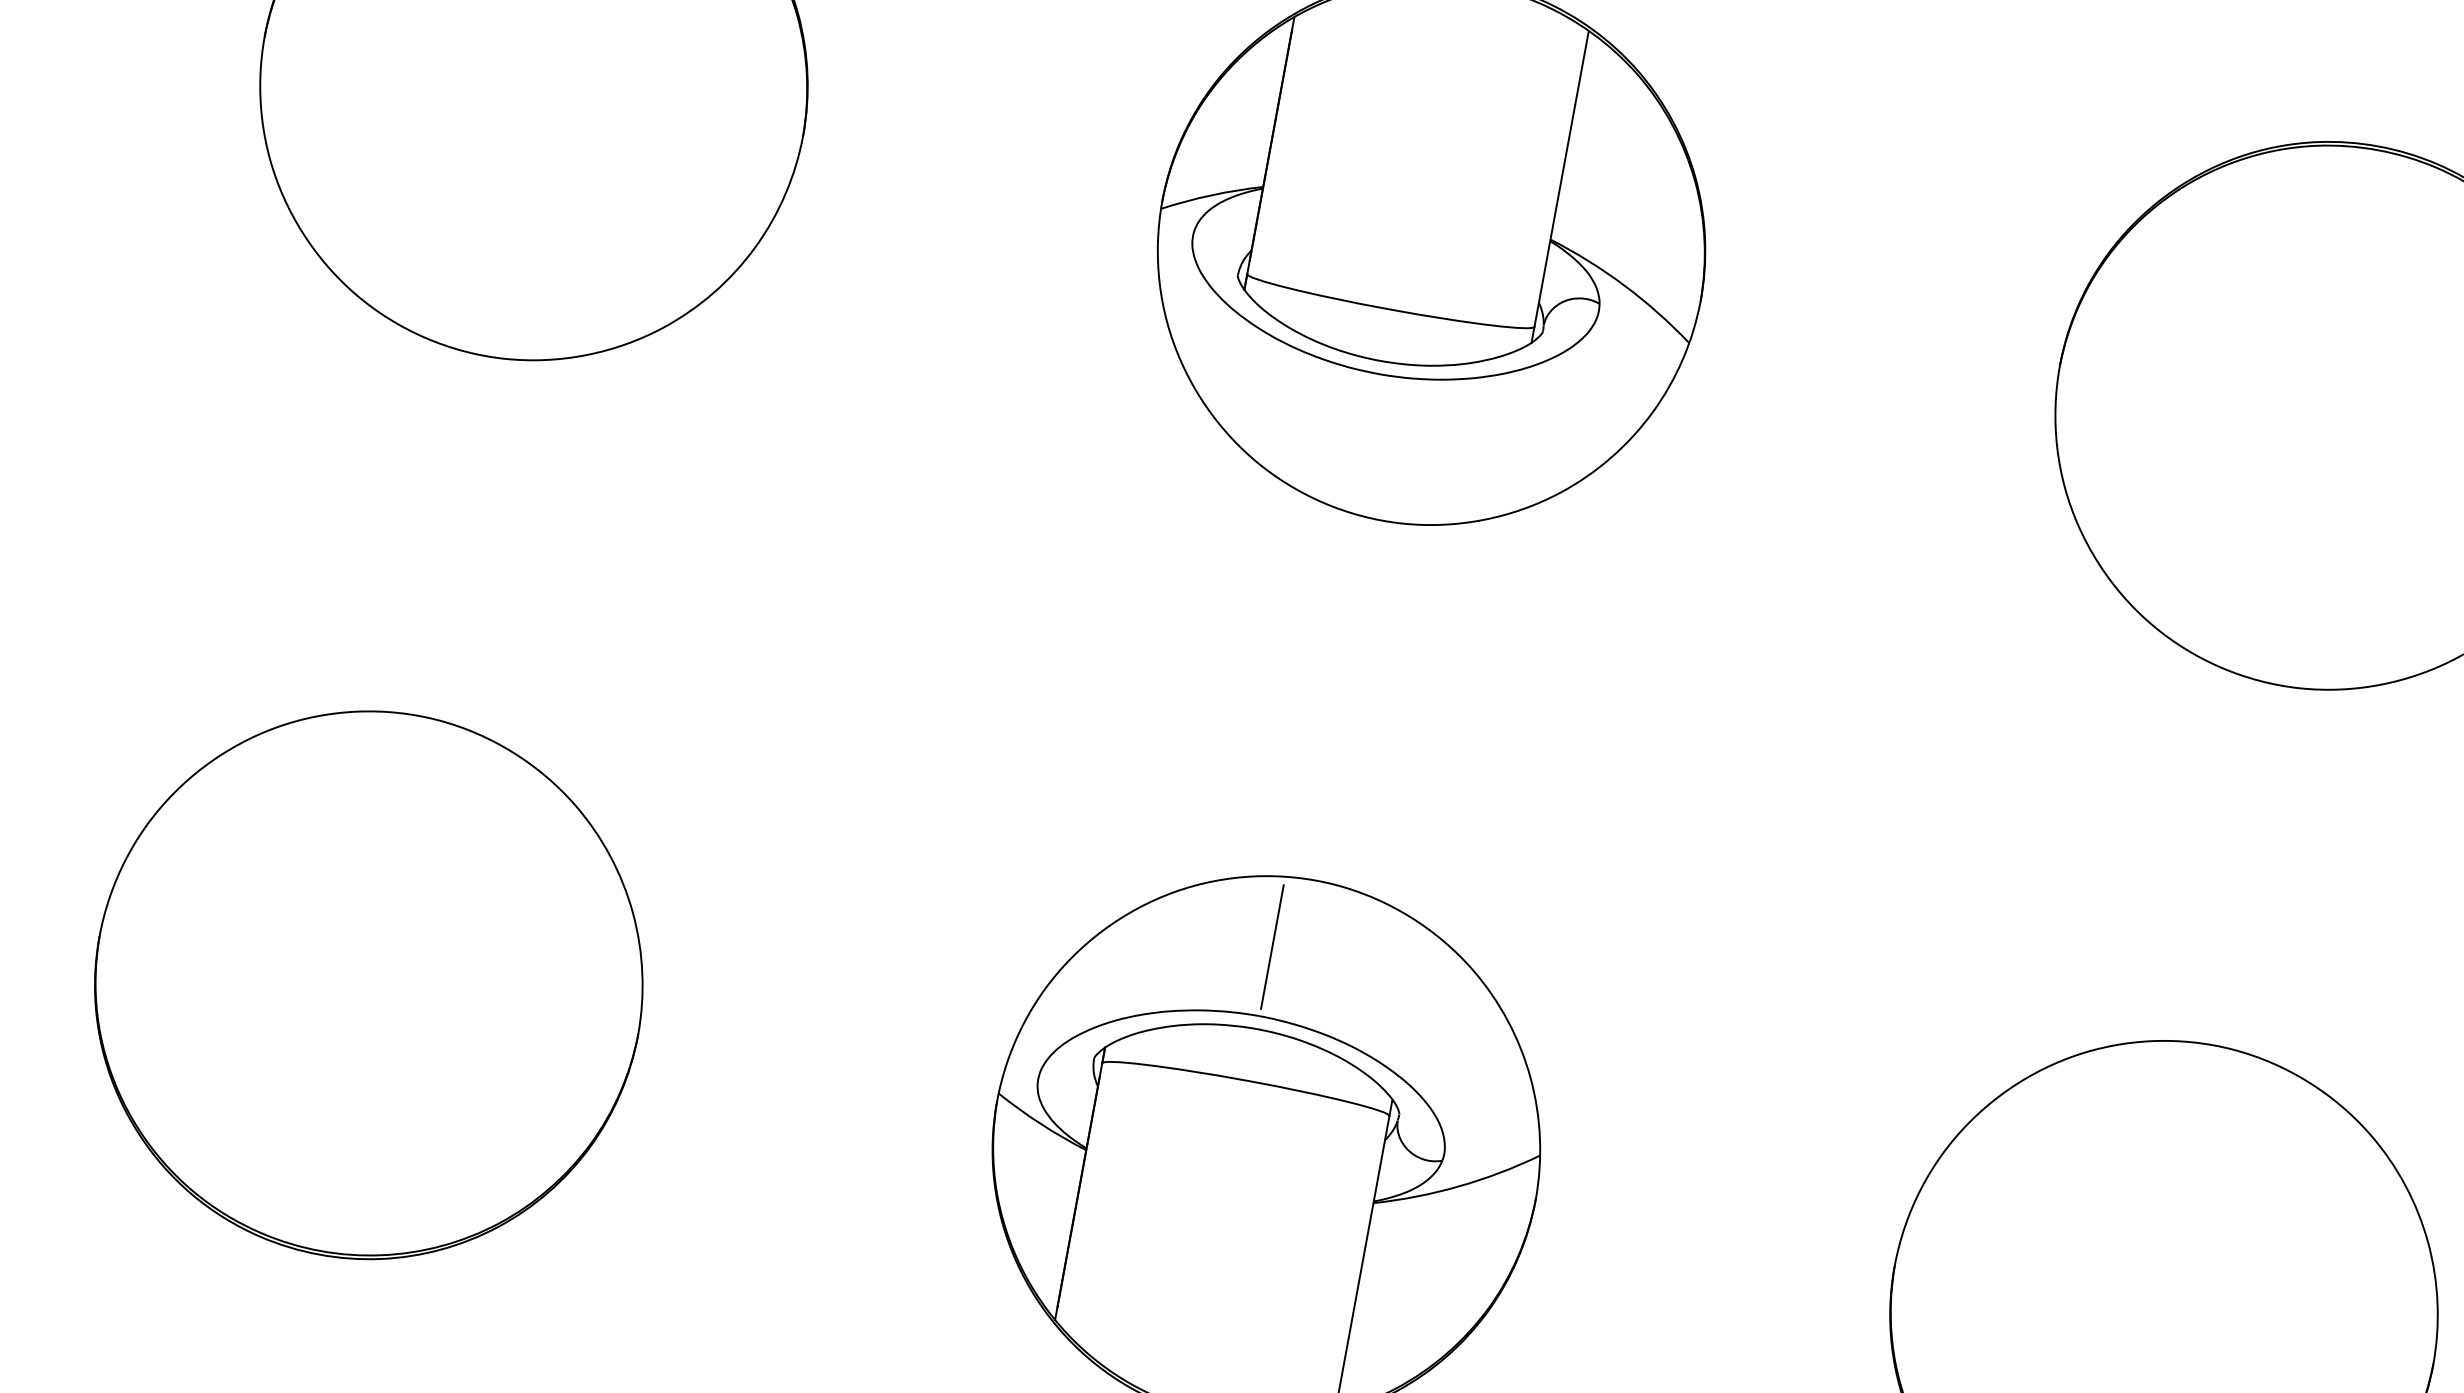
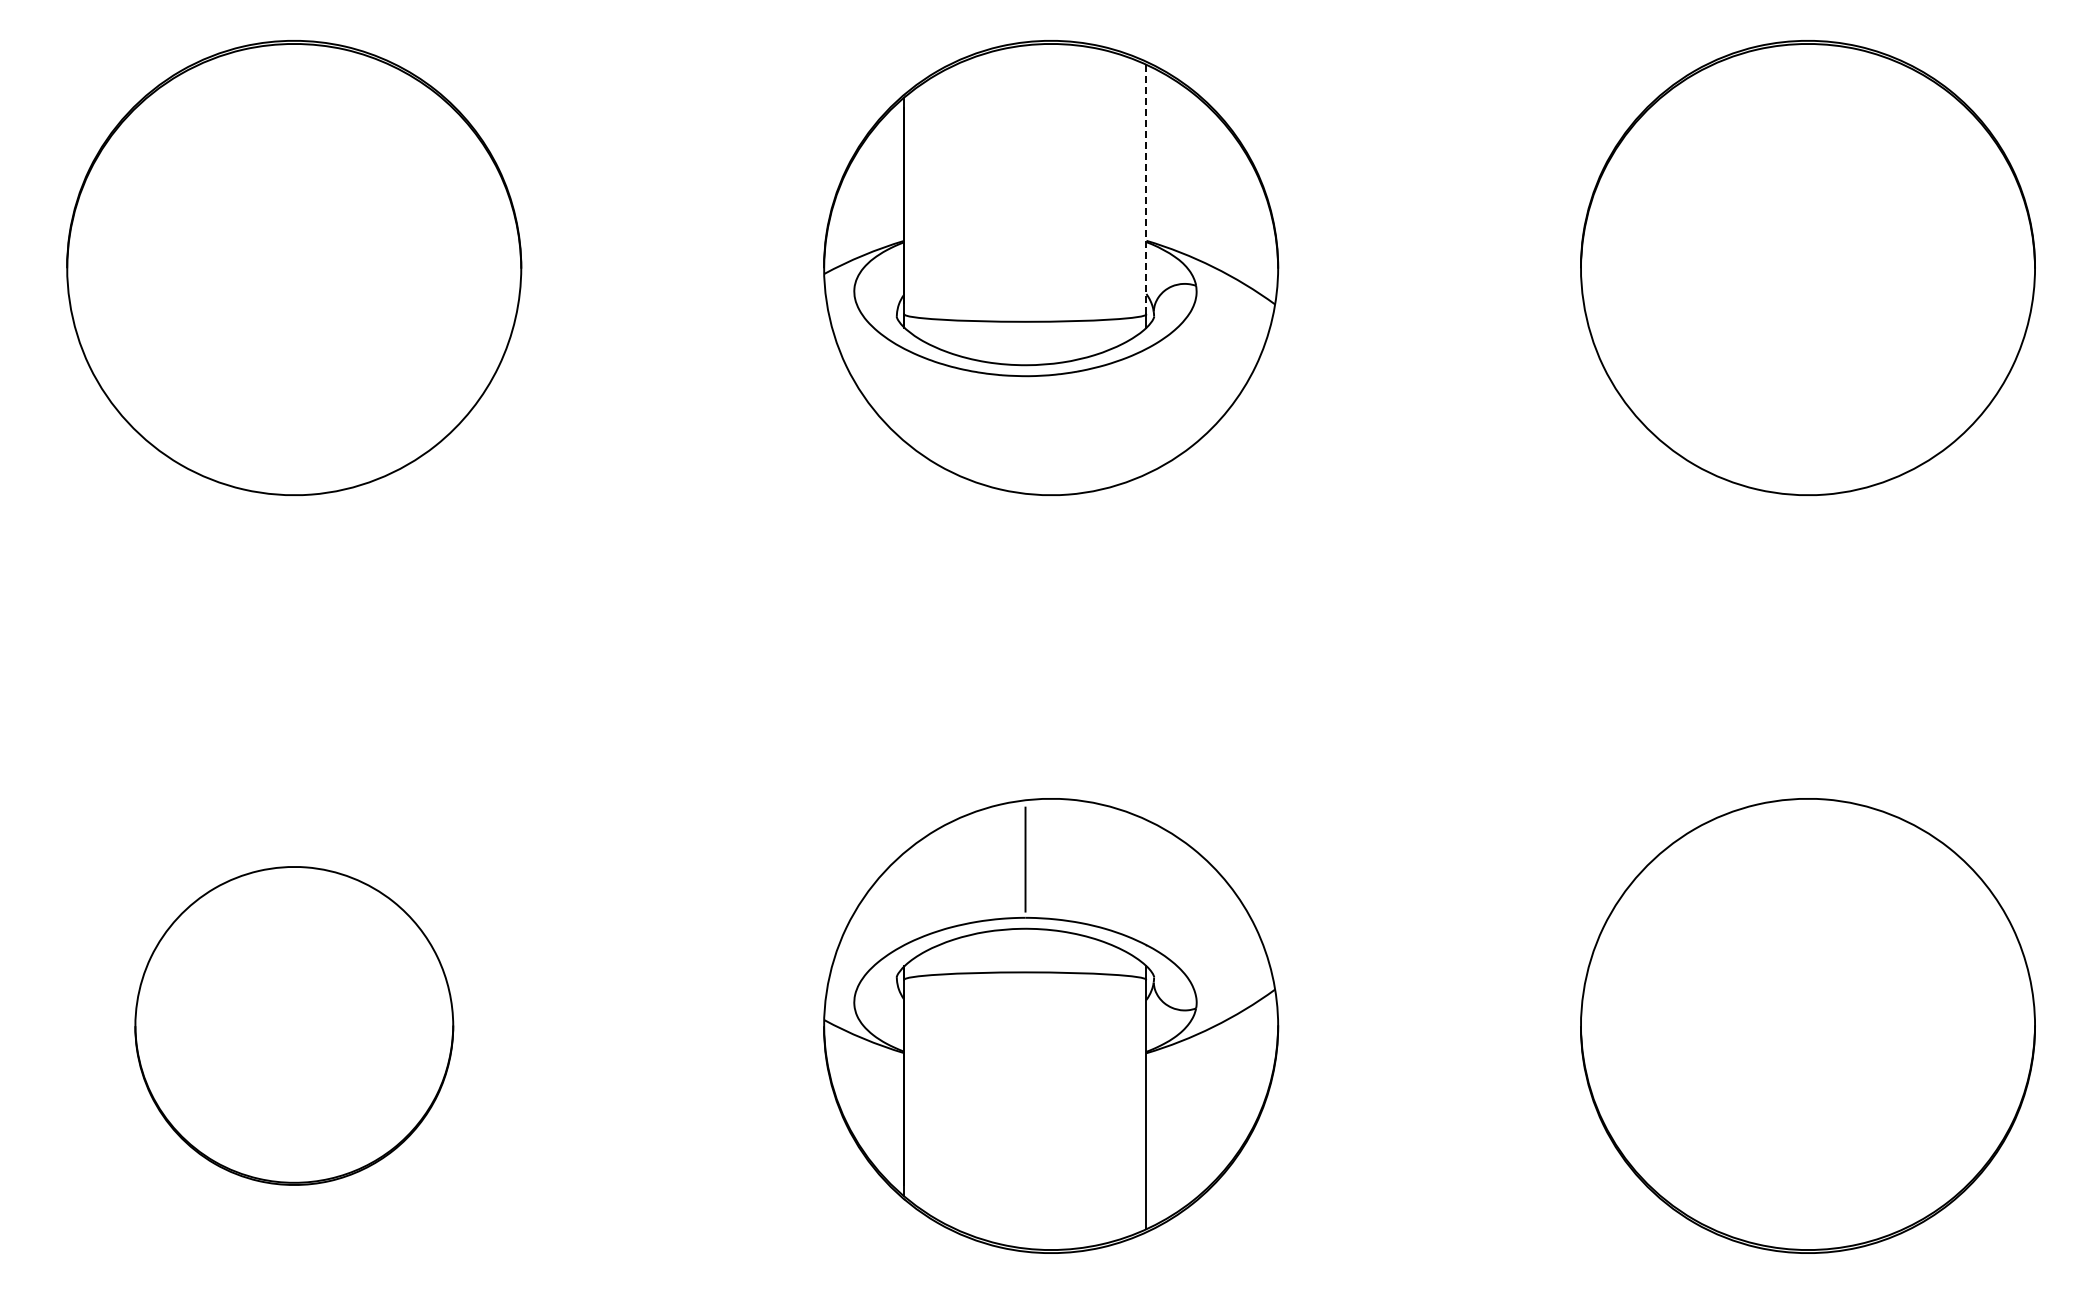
line: (1561, 178) -> (1146, 189), solid -> dashed
part: (369, 984) -> (294, 1025), size x0.7

